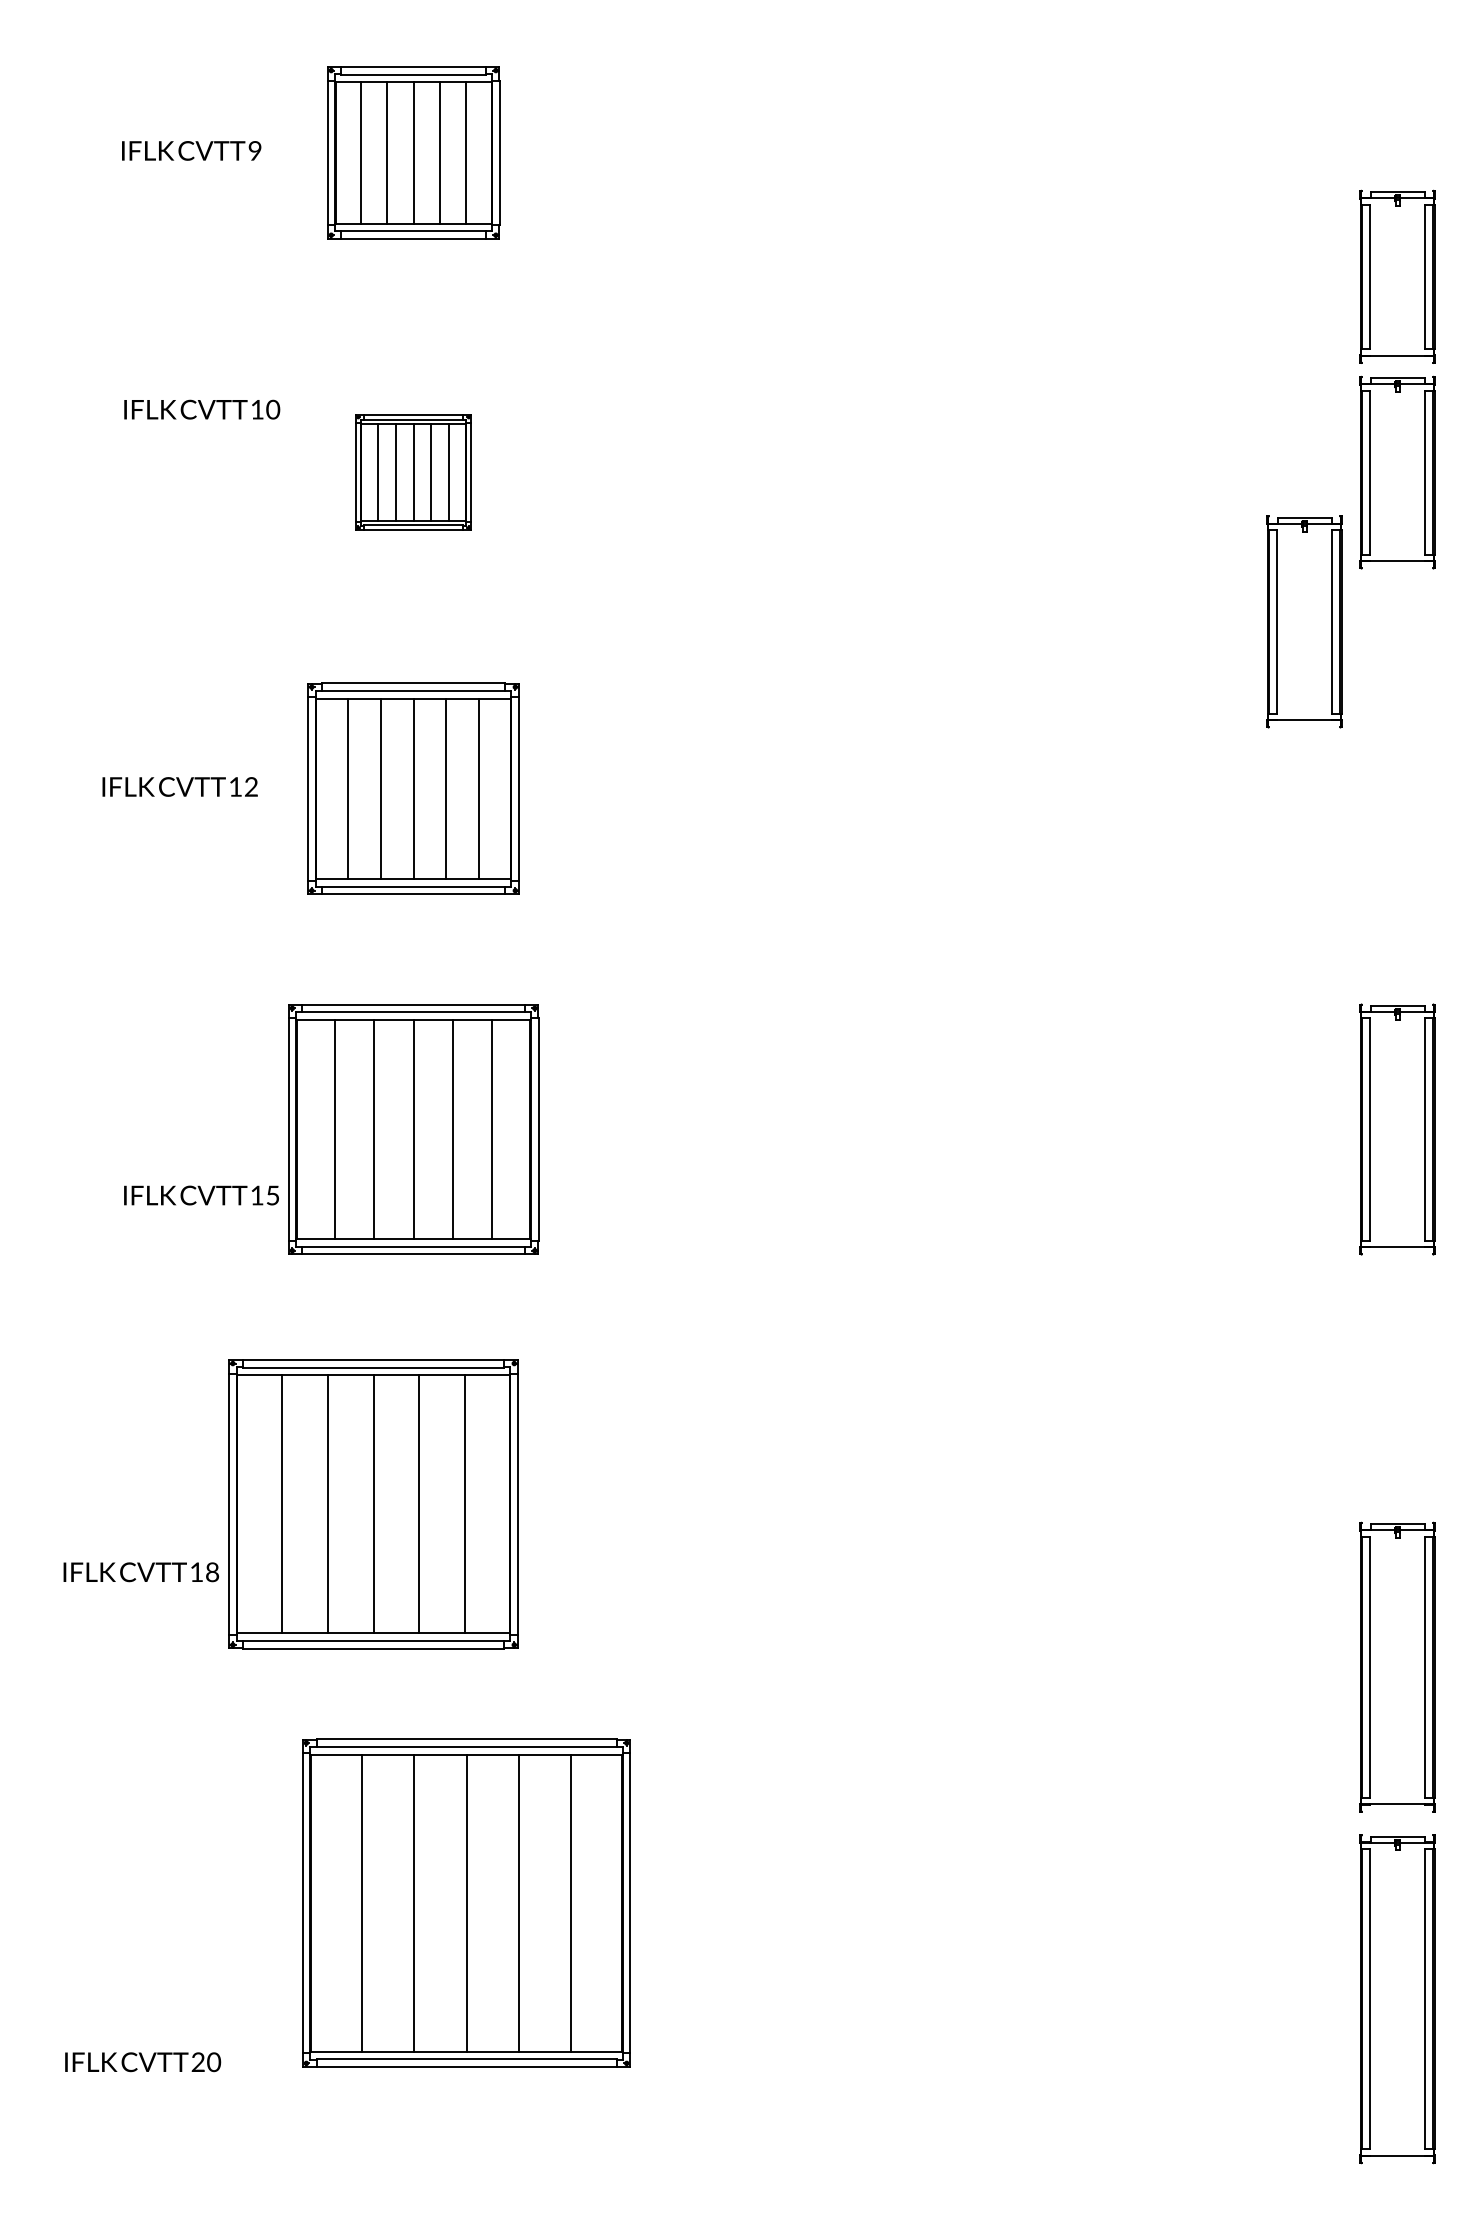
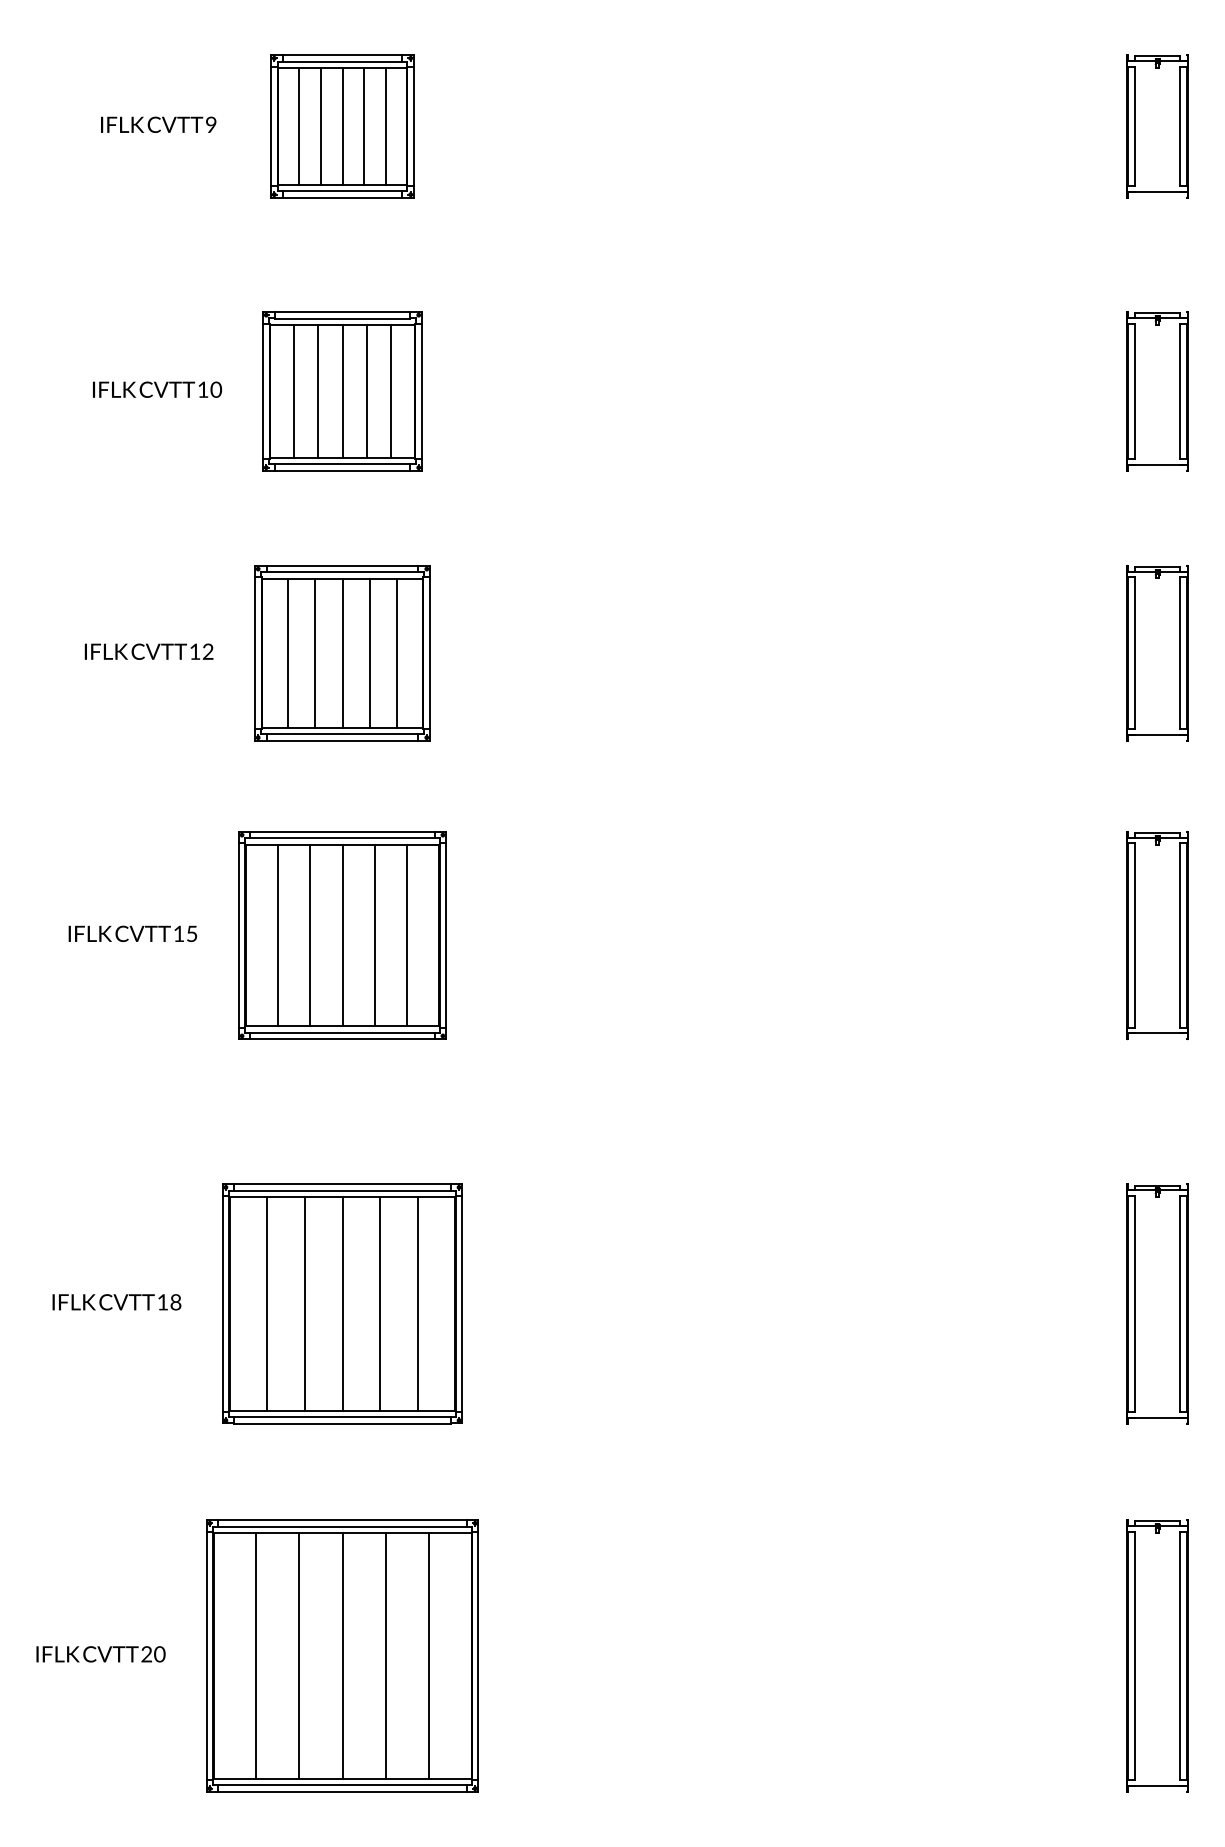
part: (1397, 276) -> (1157, 126), moved
text: (202, 409) -> (157, 389), moved
part: (413, 472) -> (342, 391), size x1.67
part: (1304, 621) -> (1157, 653), moved
text: (201, 1195) -> (132, 933), moved
part: (373, 1504) -> (342, 1304), moved
part: (1397, 1666) -> (1157, 1303), moved
part: (466, 1902) -> (342, 1655), moved
text: (143, 2062) -> (101, 1654), moved

